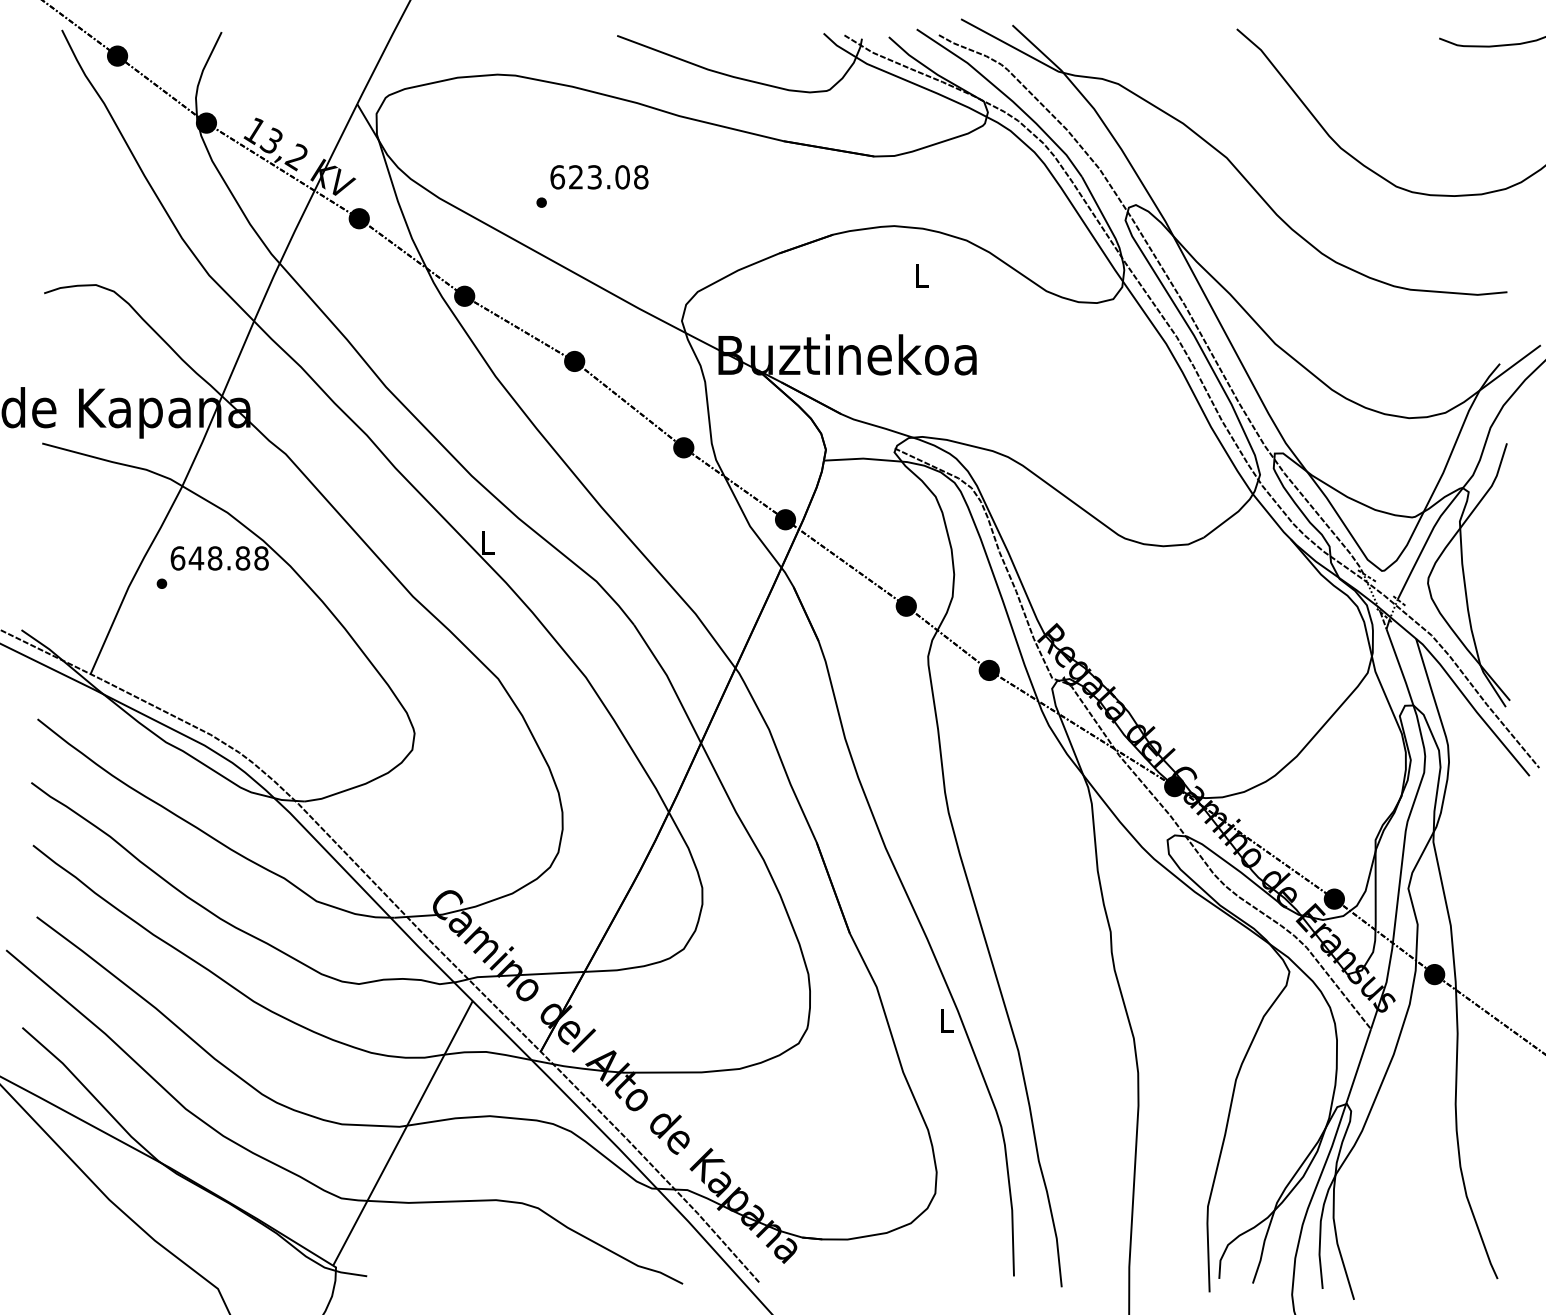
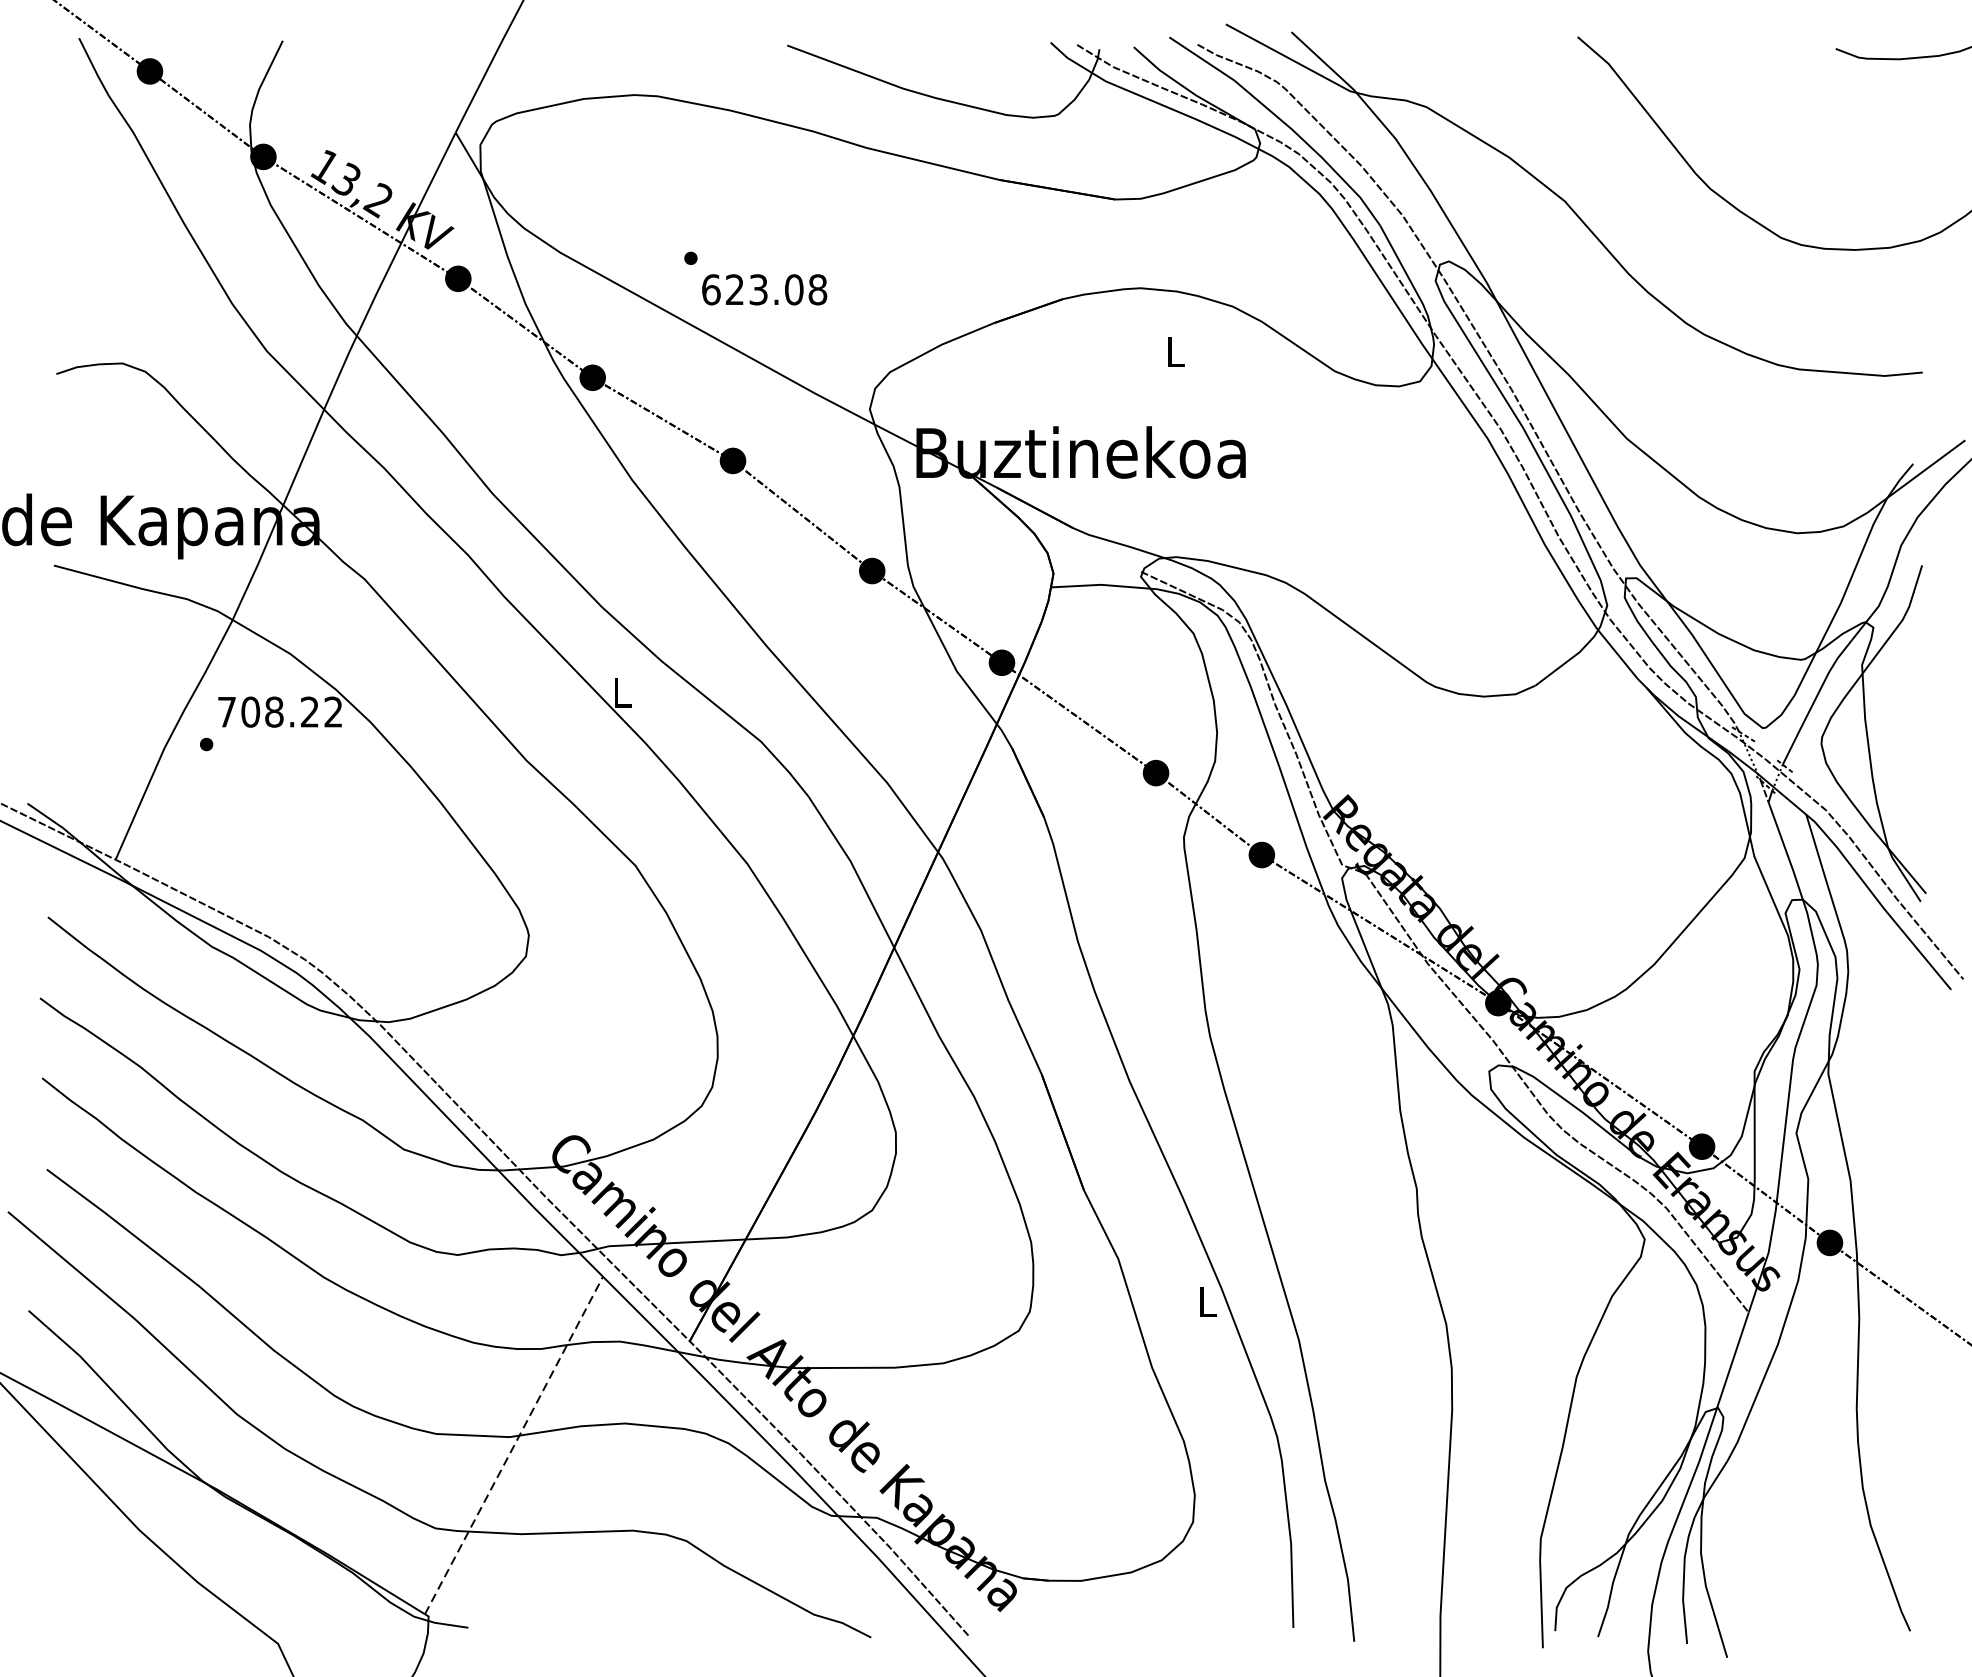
text: (599, 177) -> (764, 290), moved
text: (219, 558) -> (280, 712), 648.88 -> 708.22
line: (403, 1133) -> (514, 1445), solid -> dashed

